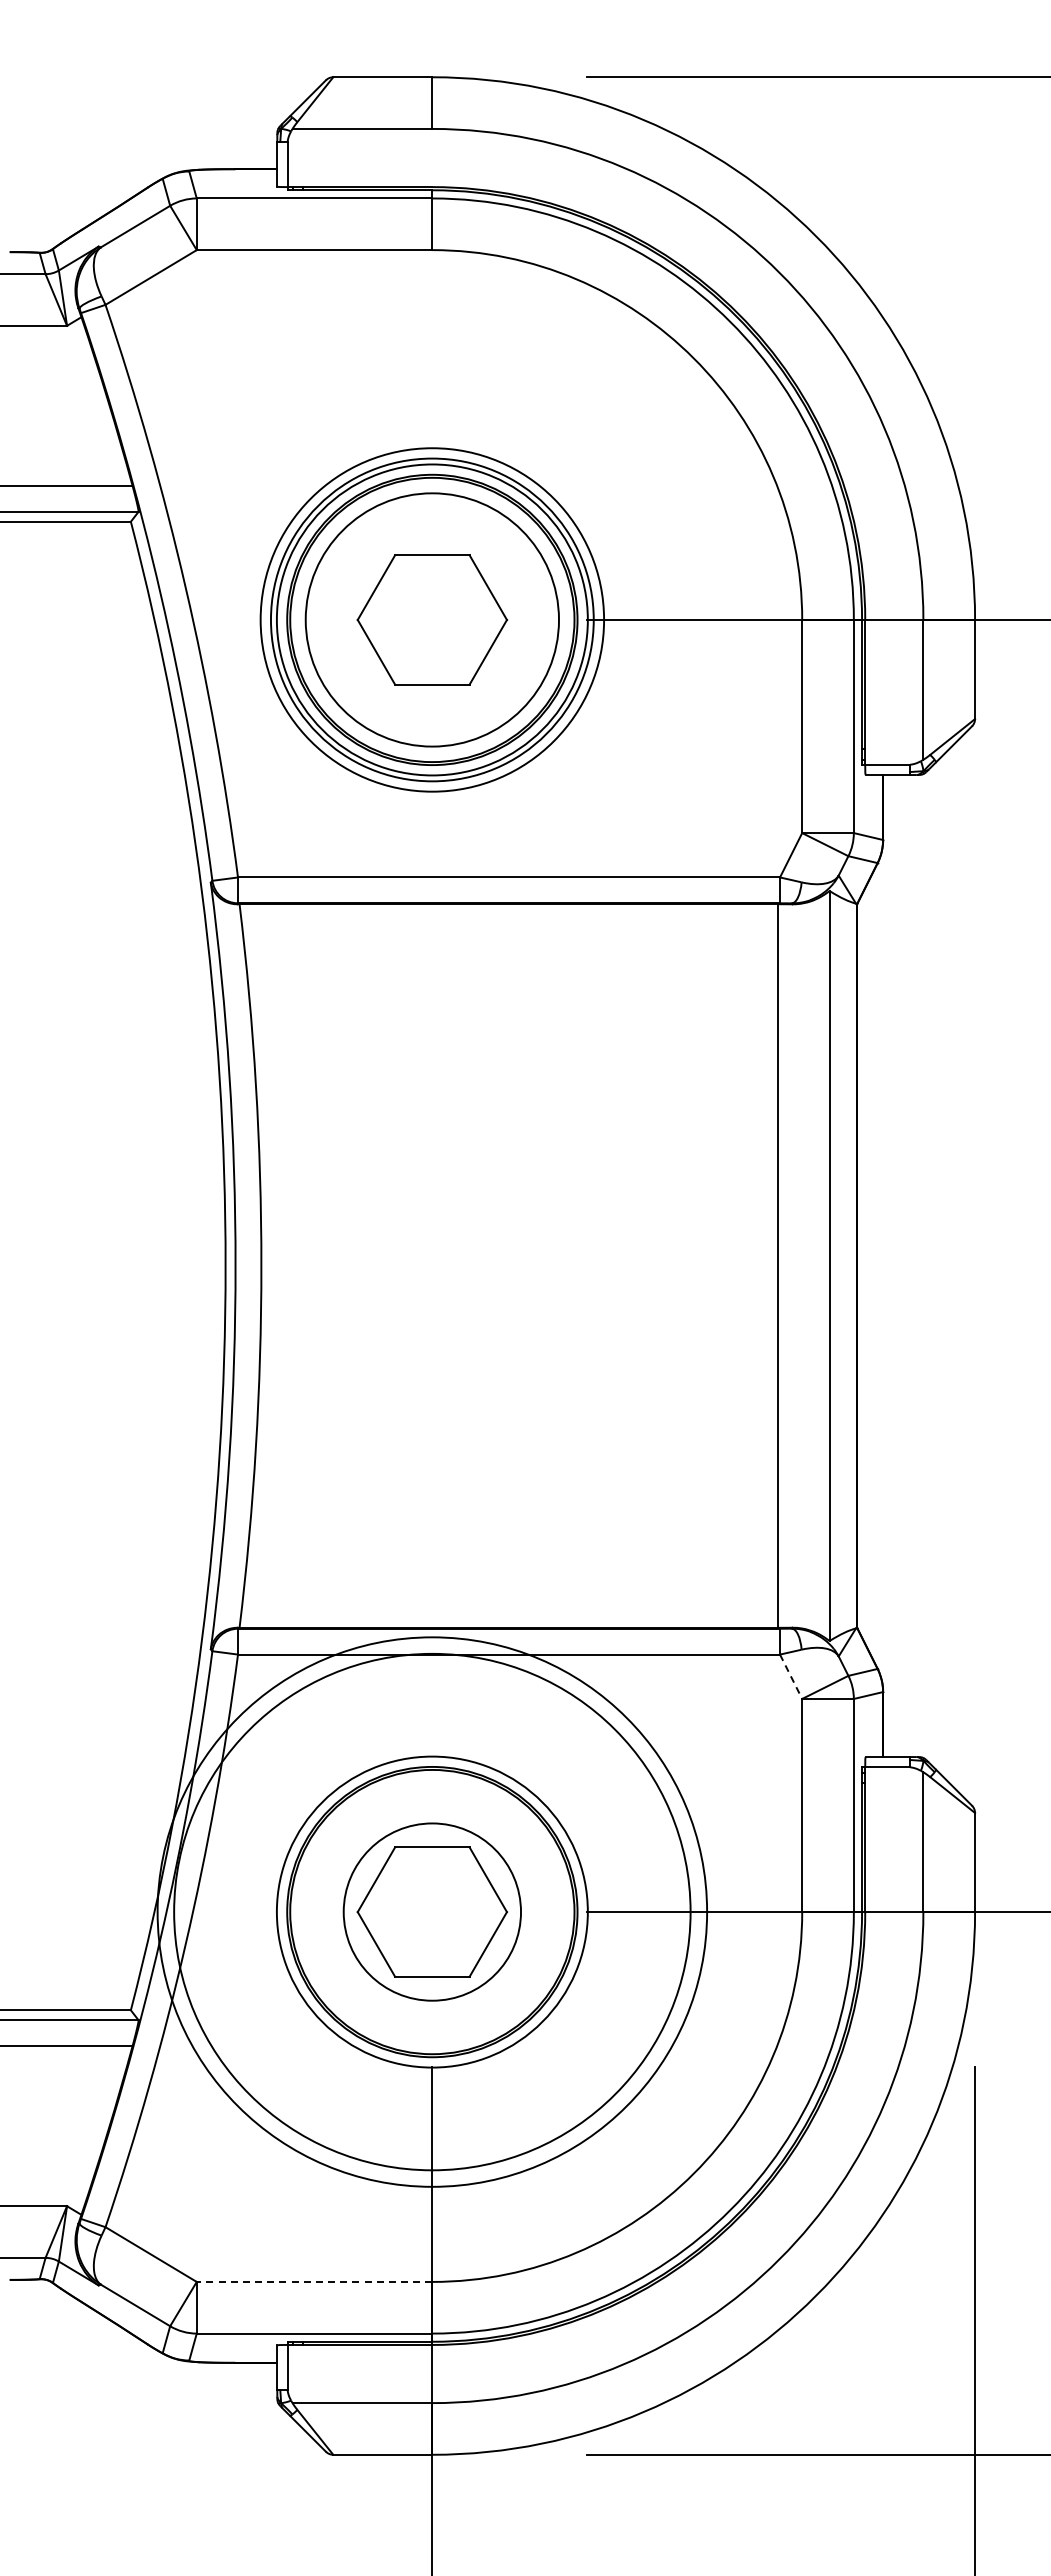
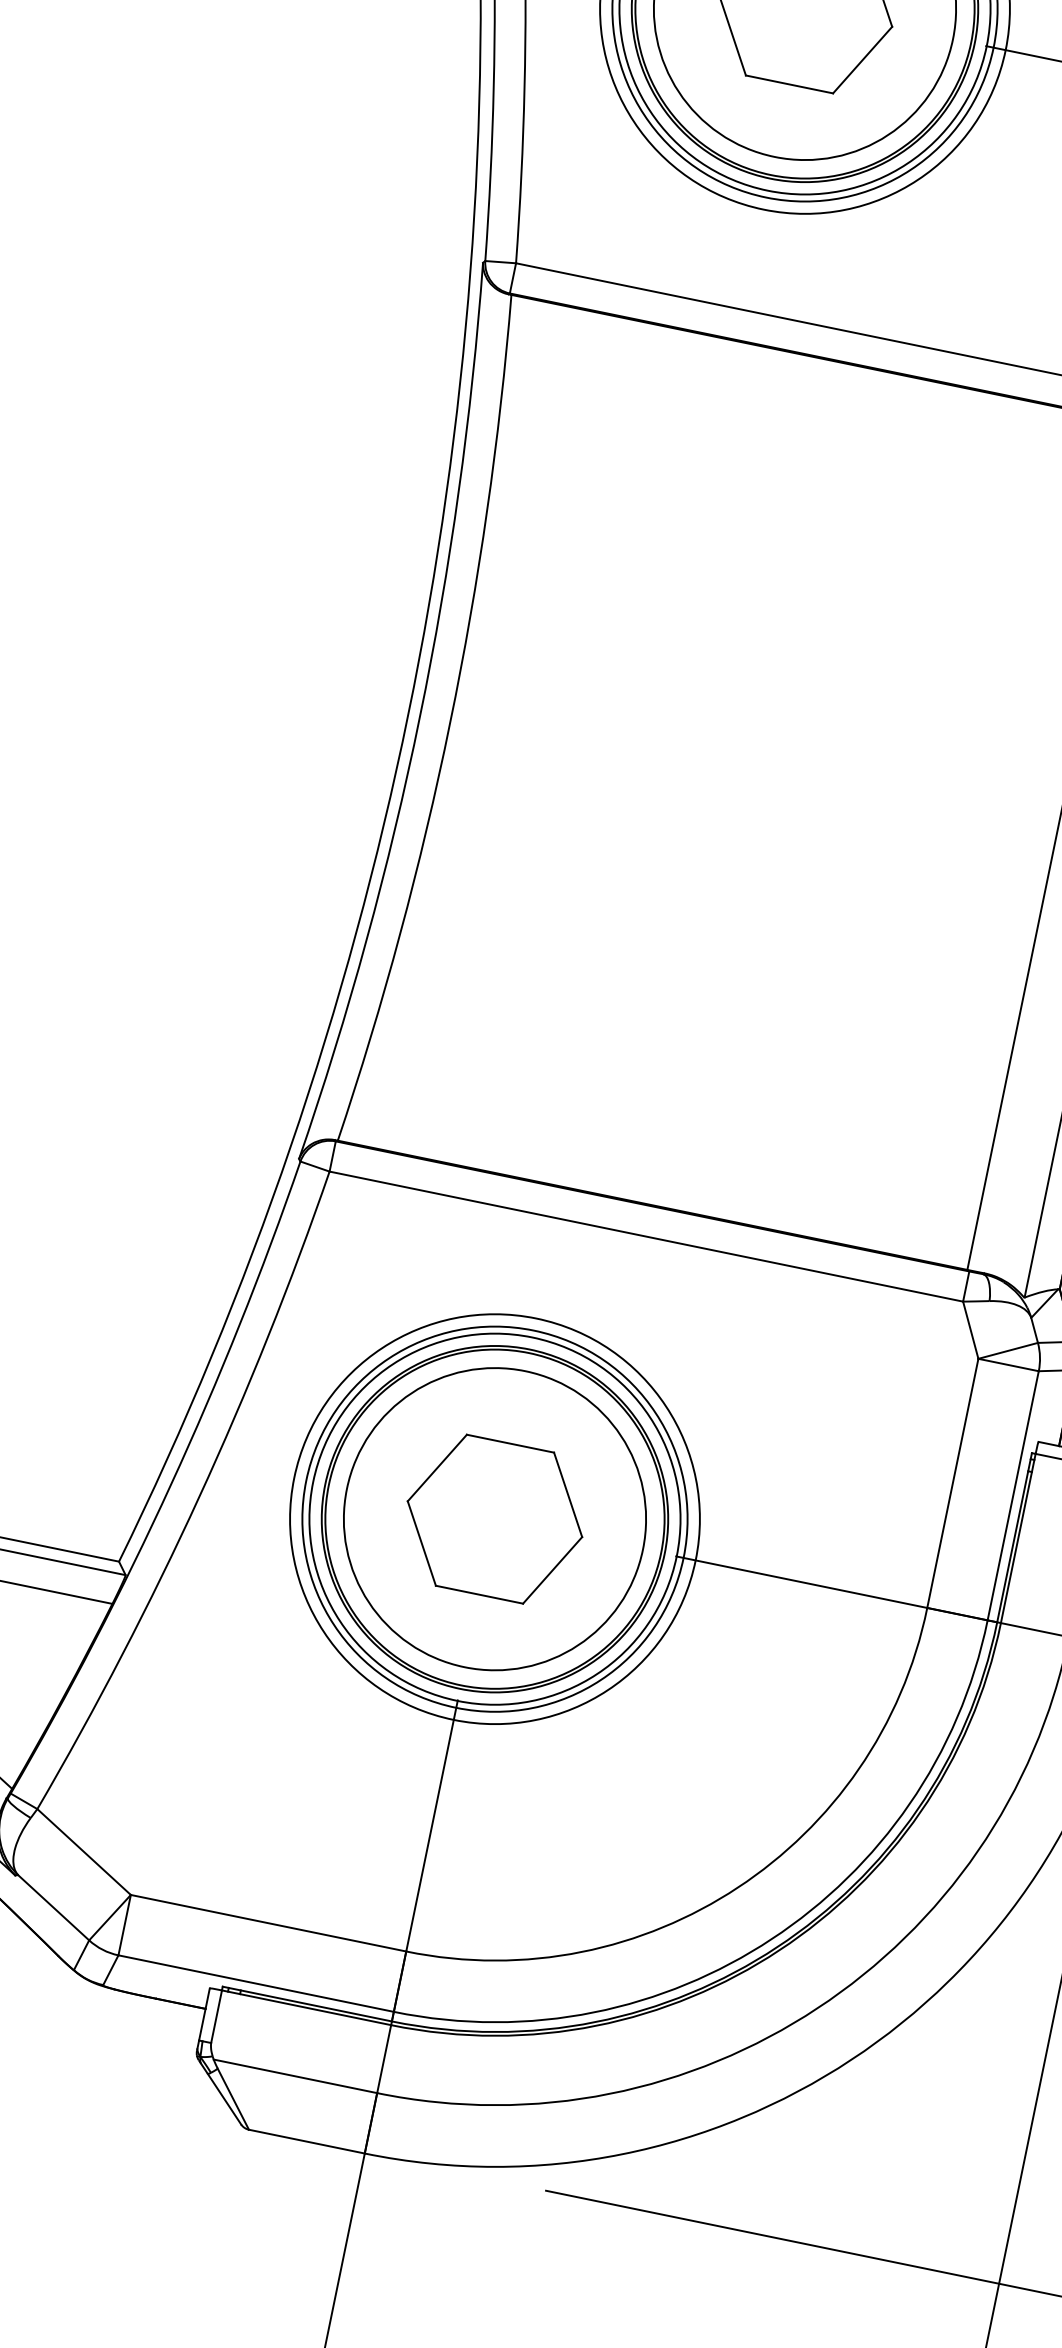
line: (791, 1676) -> (971, 1330), dashed -> solid
circle: (431, 1911) -> (494, 1518), size x0.62
circle: (432, 1911) -> (495, 1518), size x0.62
circle: (432, 1911) -> (495, 1518), size x1.43
line: (314, 2281) -> (268, 1922), dashed -> solid

